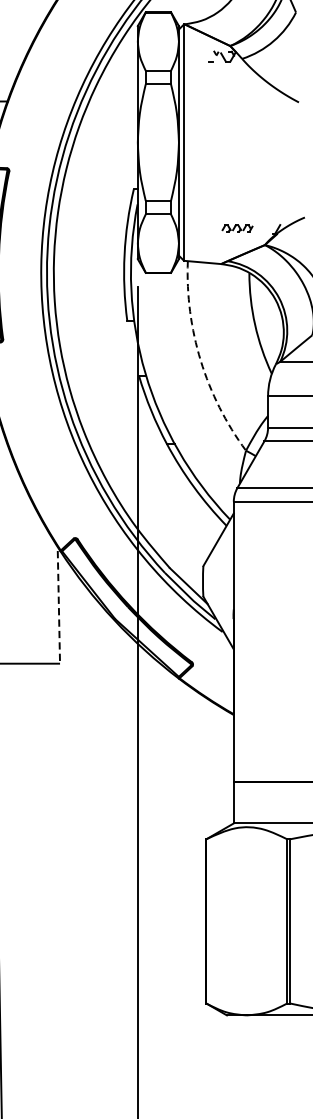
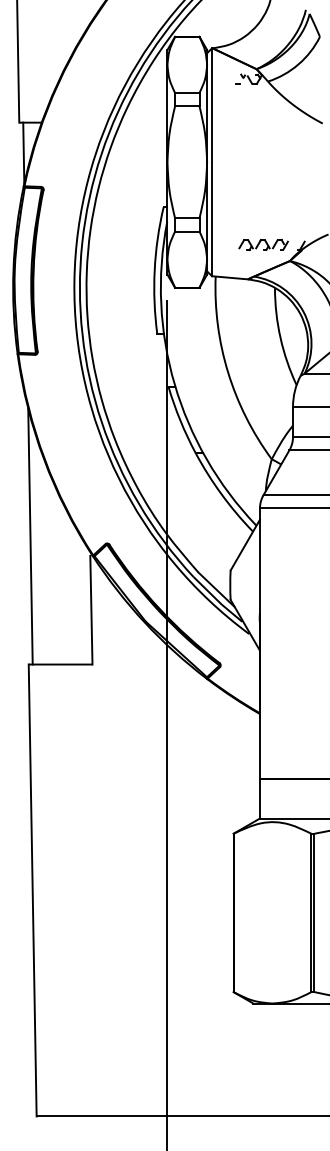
part: (237, 227) -> (263, 244), size x1.67
arc: (201, 360) -> (228, 372), dashed -> solid
line: (59, 607) -> (91, 610), dashed -> solid

